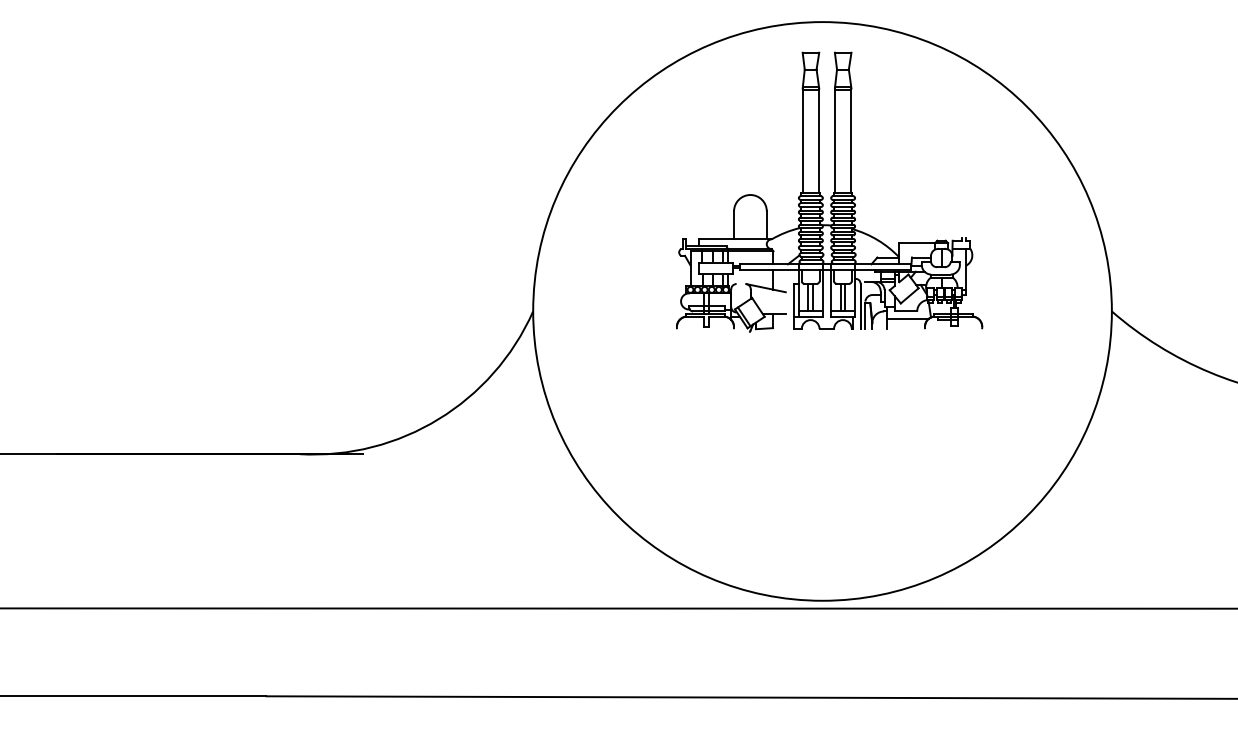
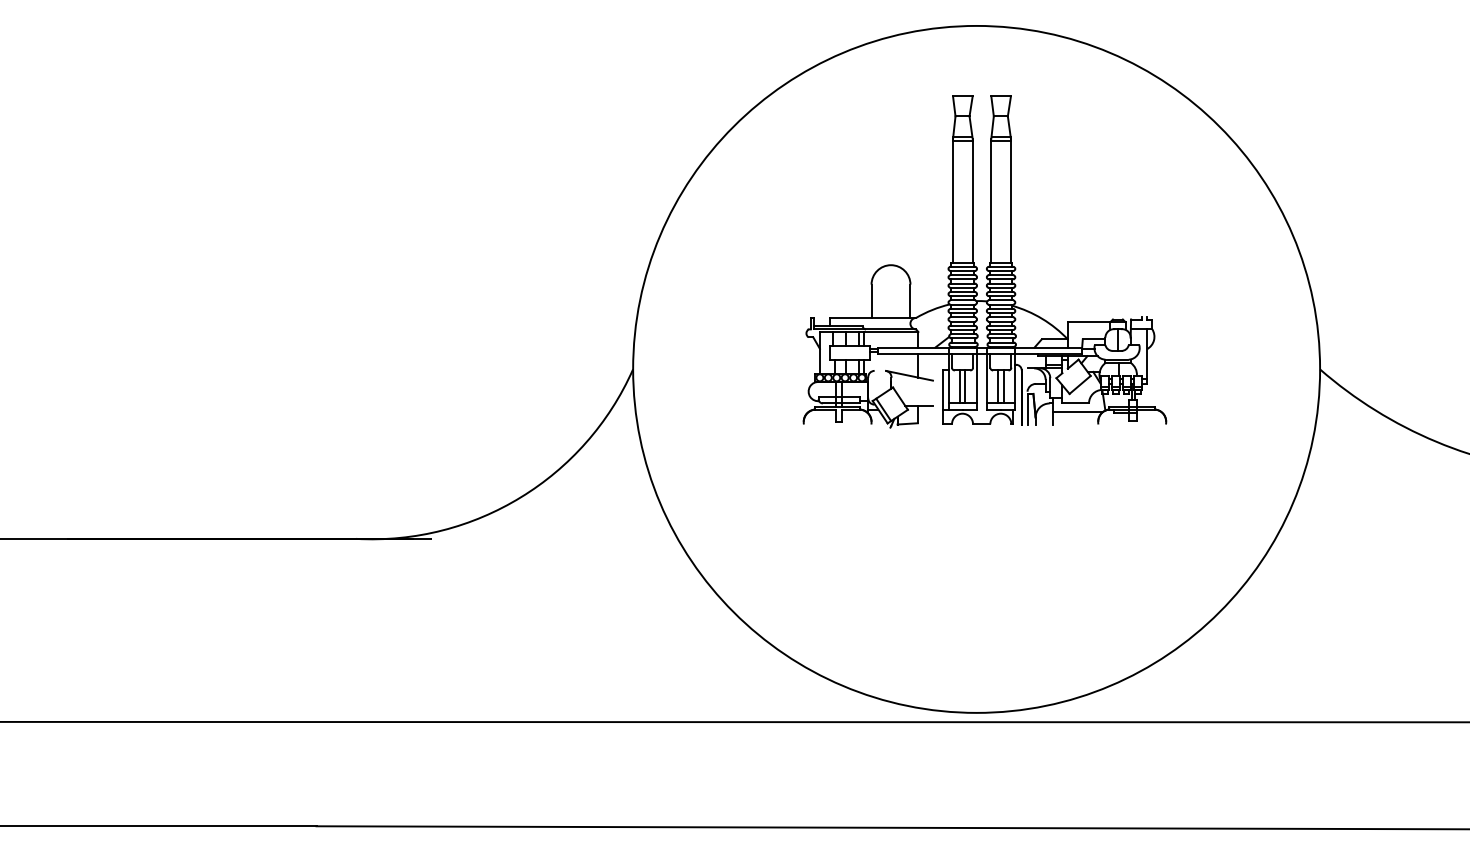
part: (829, 191) -> (984, 261), moved

